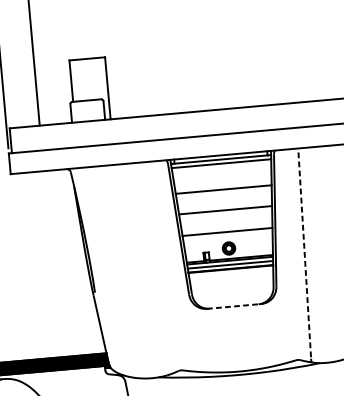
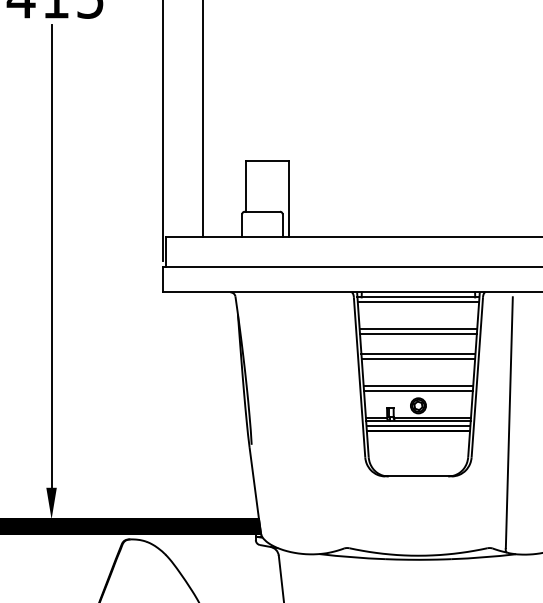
line: (223, 185) -> (418, 328), added
line: (225, 206) -> (418, 354), added
line: (227, 235) -> (418, 390), added
line: (305, 256) -> (509, 423), dashed -> solid
line: (234, 306) -> (418, 476), dashed -> solid

